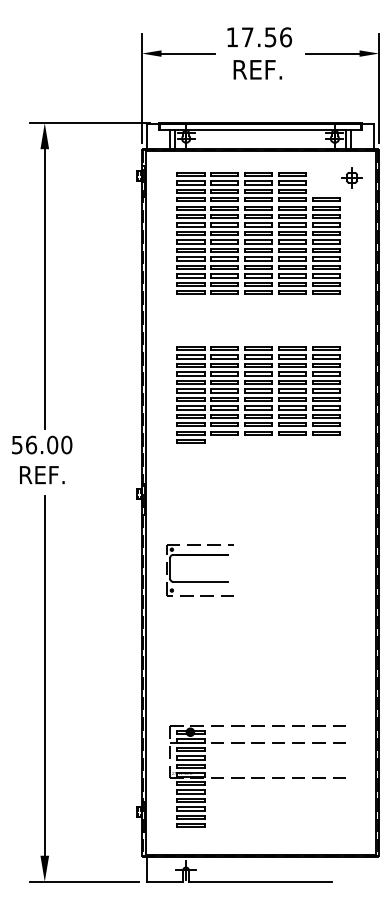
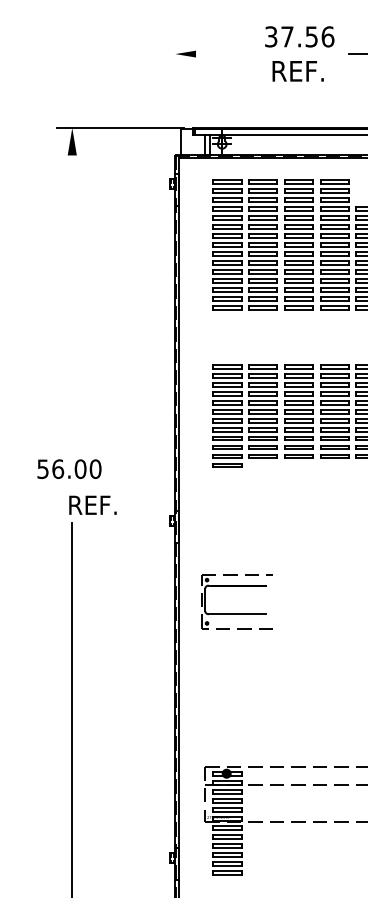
text: (232, 37) -> (271, 37), 17.56 -> 37.56
line: (188, 53) -> (224, 54), removed
line: (142, 88) -> (175, 91), removed
line: (44, 289) -> (71, 304), removed
text: (42, 475) -> (93, 505), moved

